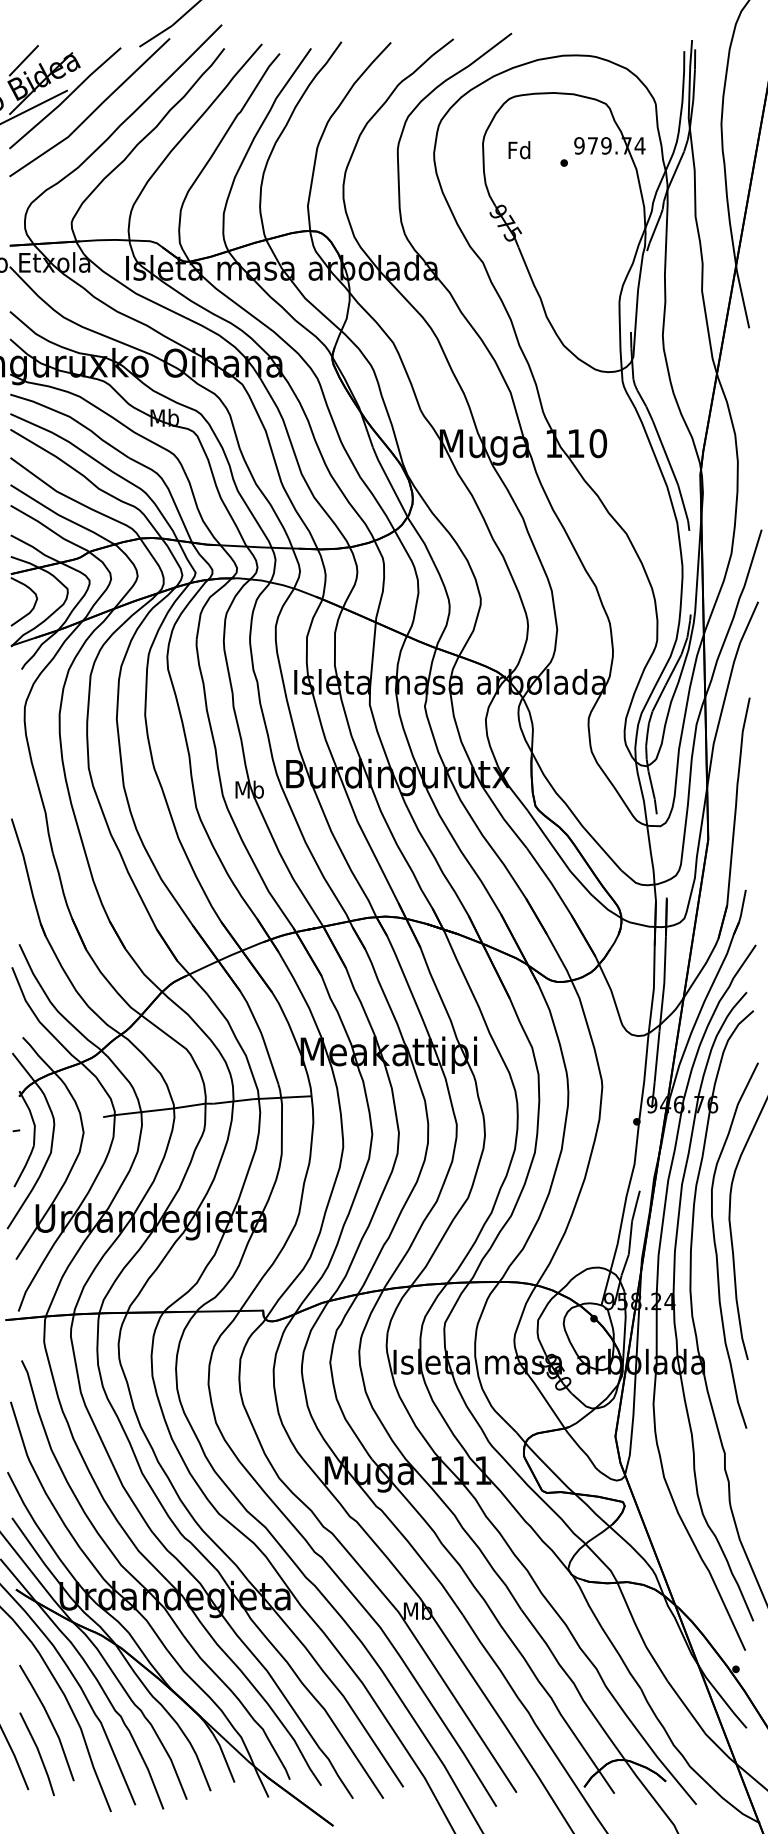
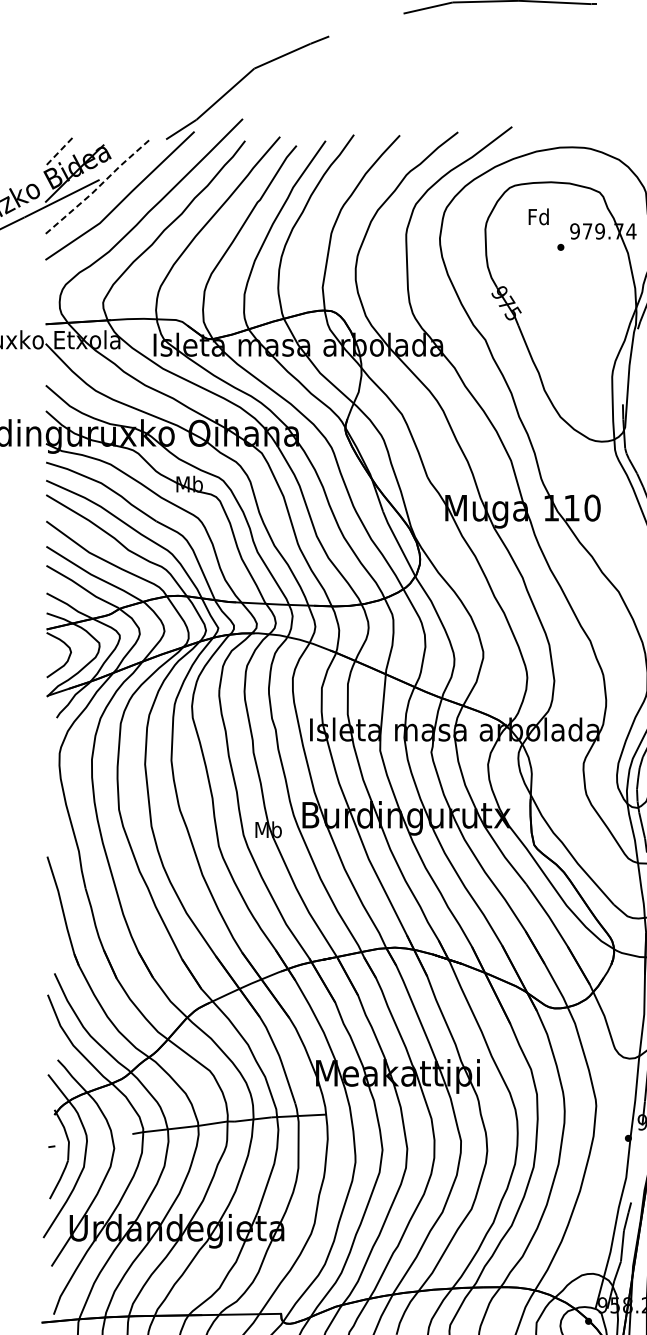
line: (23, 61) -> (58, 153), solid -> dashed
line: (65, 99) -> (97, 188), solid -> dashed
text: (519, 150) -> (538, 217), moved

